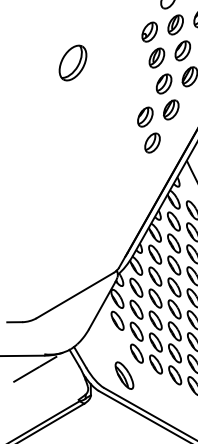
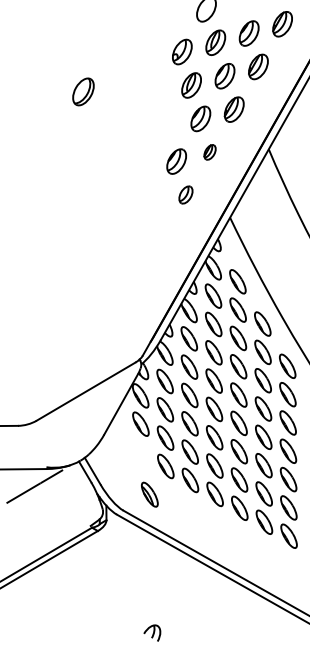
part: (73, 62) -> (83, 91), size x0.6
part: (170, 110) -> (209, 152), size x0.6
part: (152, 142) -> (185, 194), size x0.7
part: (124, 375) -> (149, 494), size x0.7

